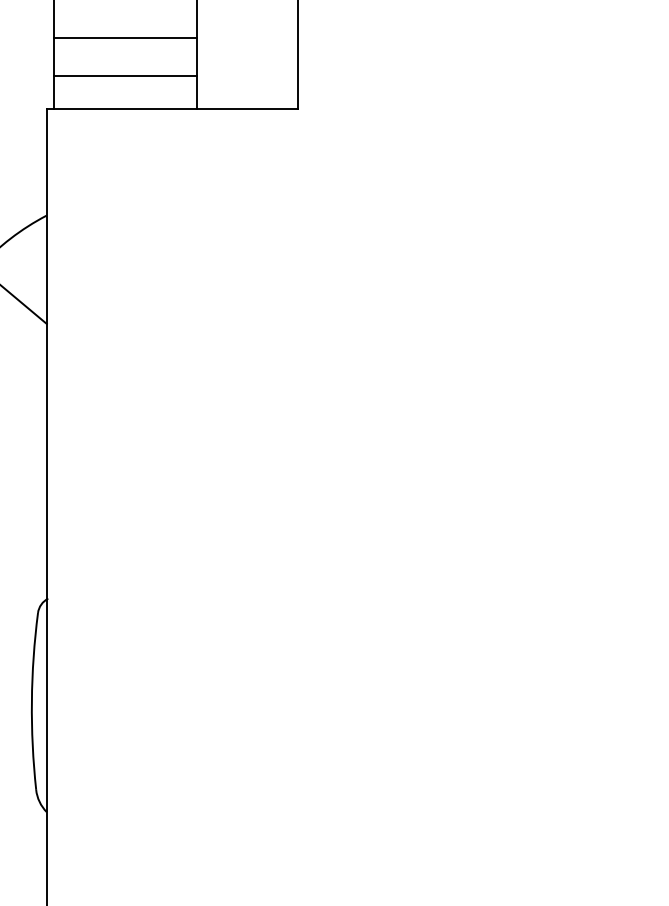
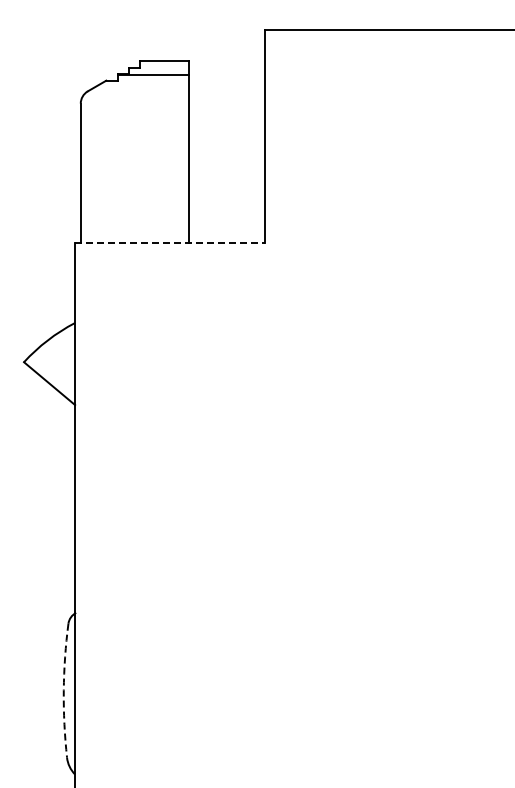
line: (125, 37) -> (134, 188), removed
line: (125, 76) -> (134, 217), removed
line: (172, 109) -> (170, 242), solid -> dashed
arc: (31, 701) -> (63, 690), solid -> dashed

